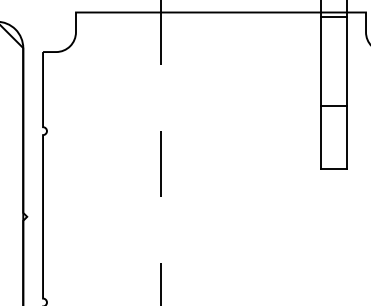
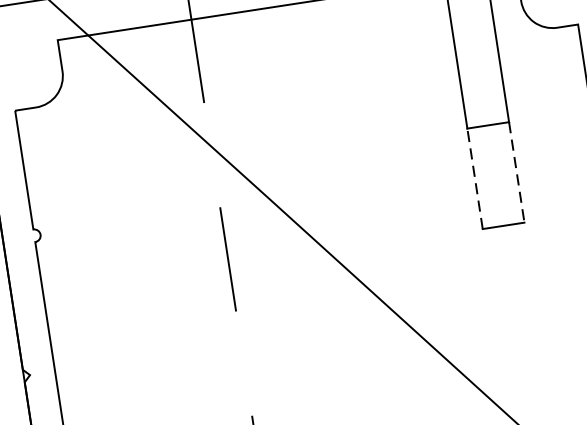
line: (320, 137) -> (474, 178), solid -> dashed
line: (347, 137) -> (517, 172), solid -> dashed

